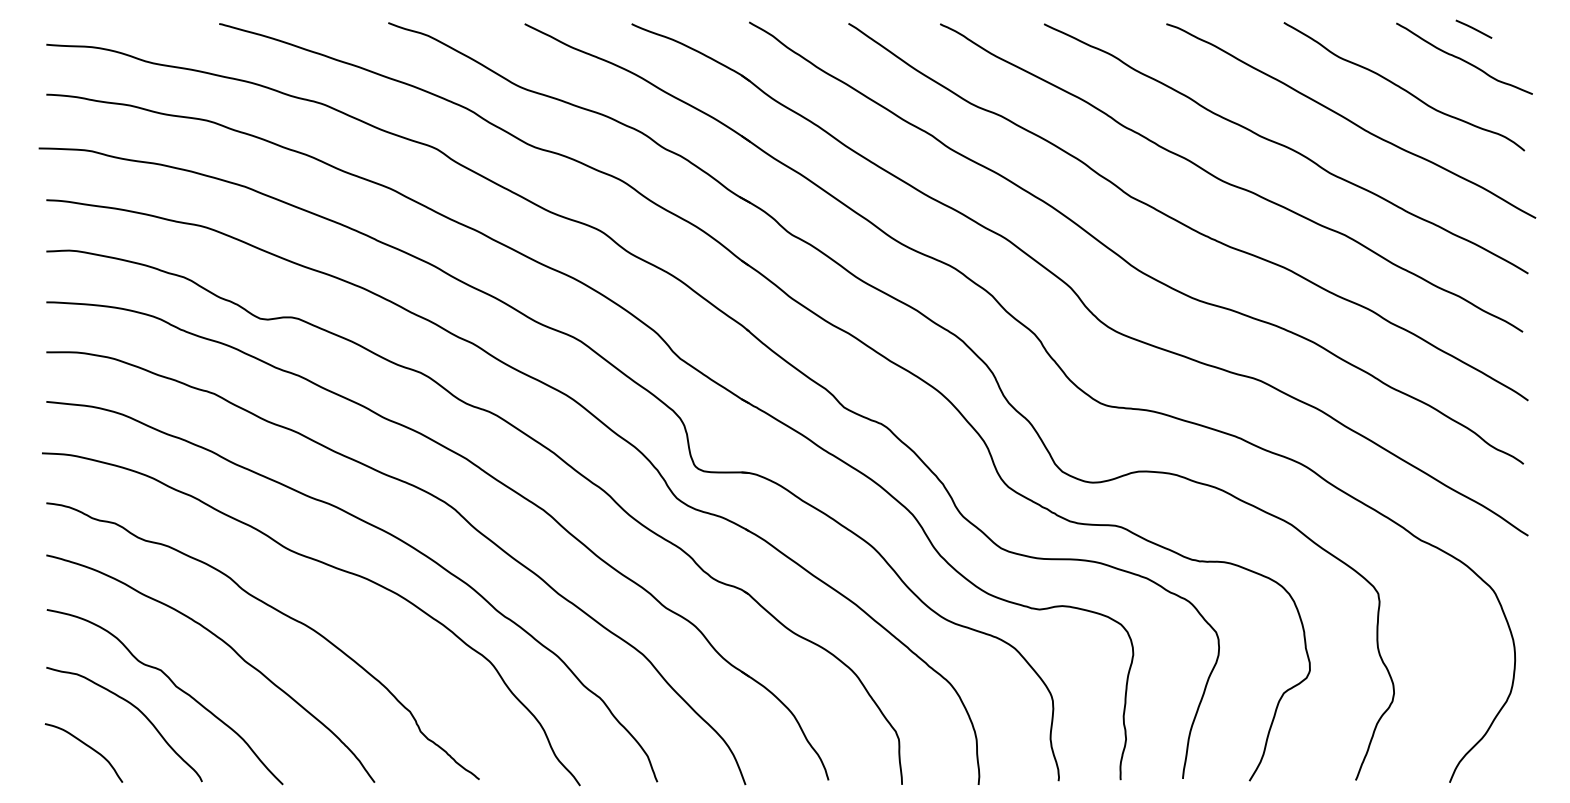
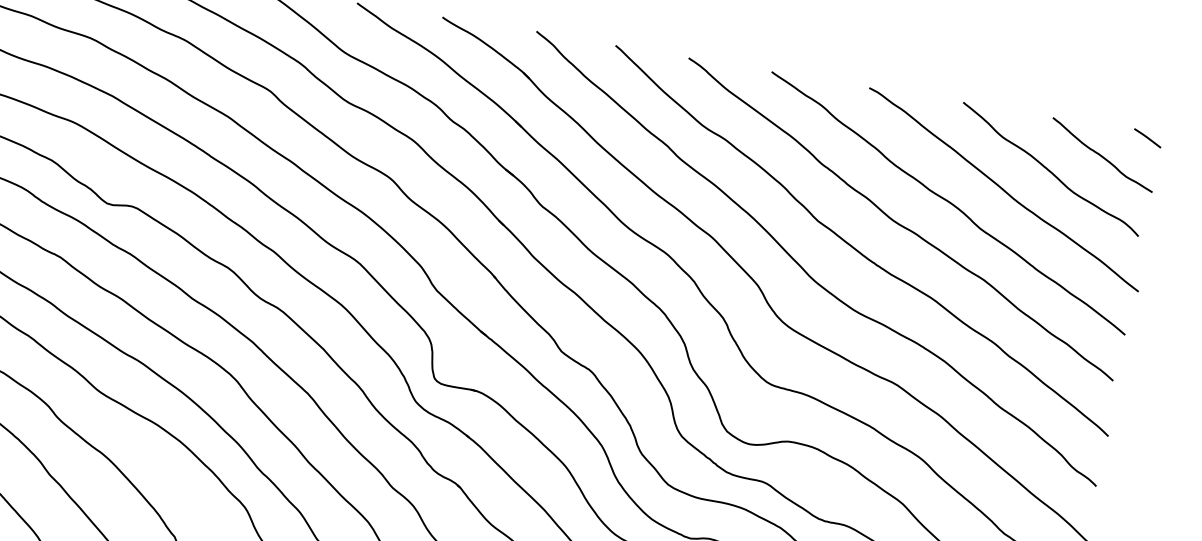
line: (1473, 28) -> (1147, 137), moved

